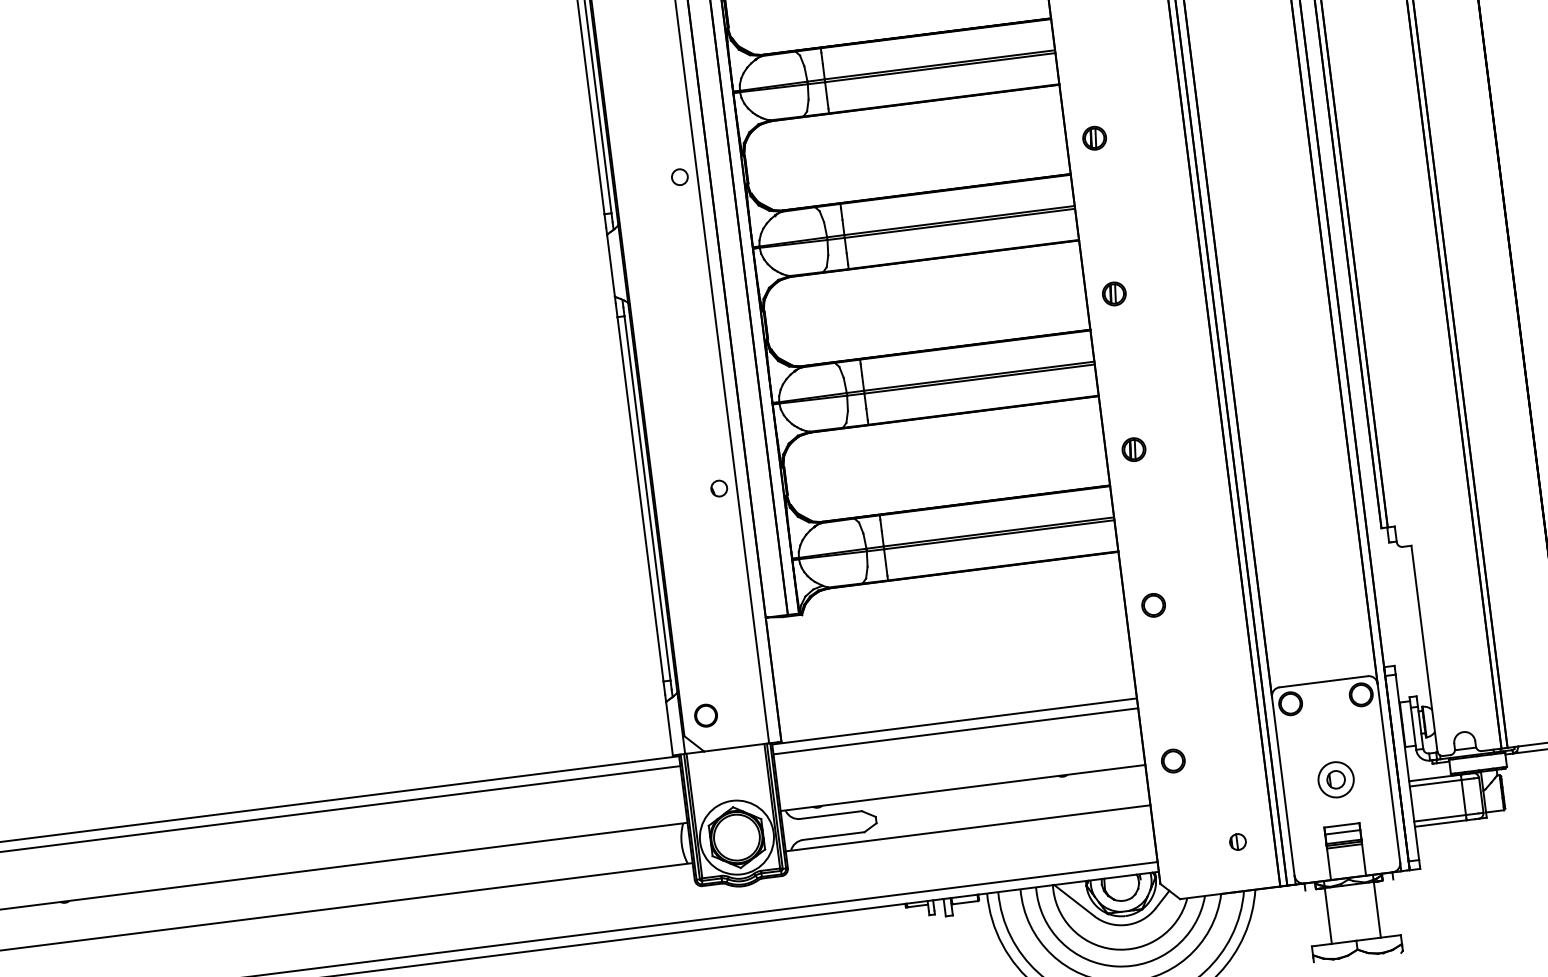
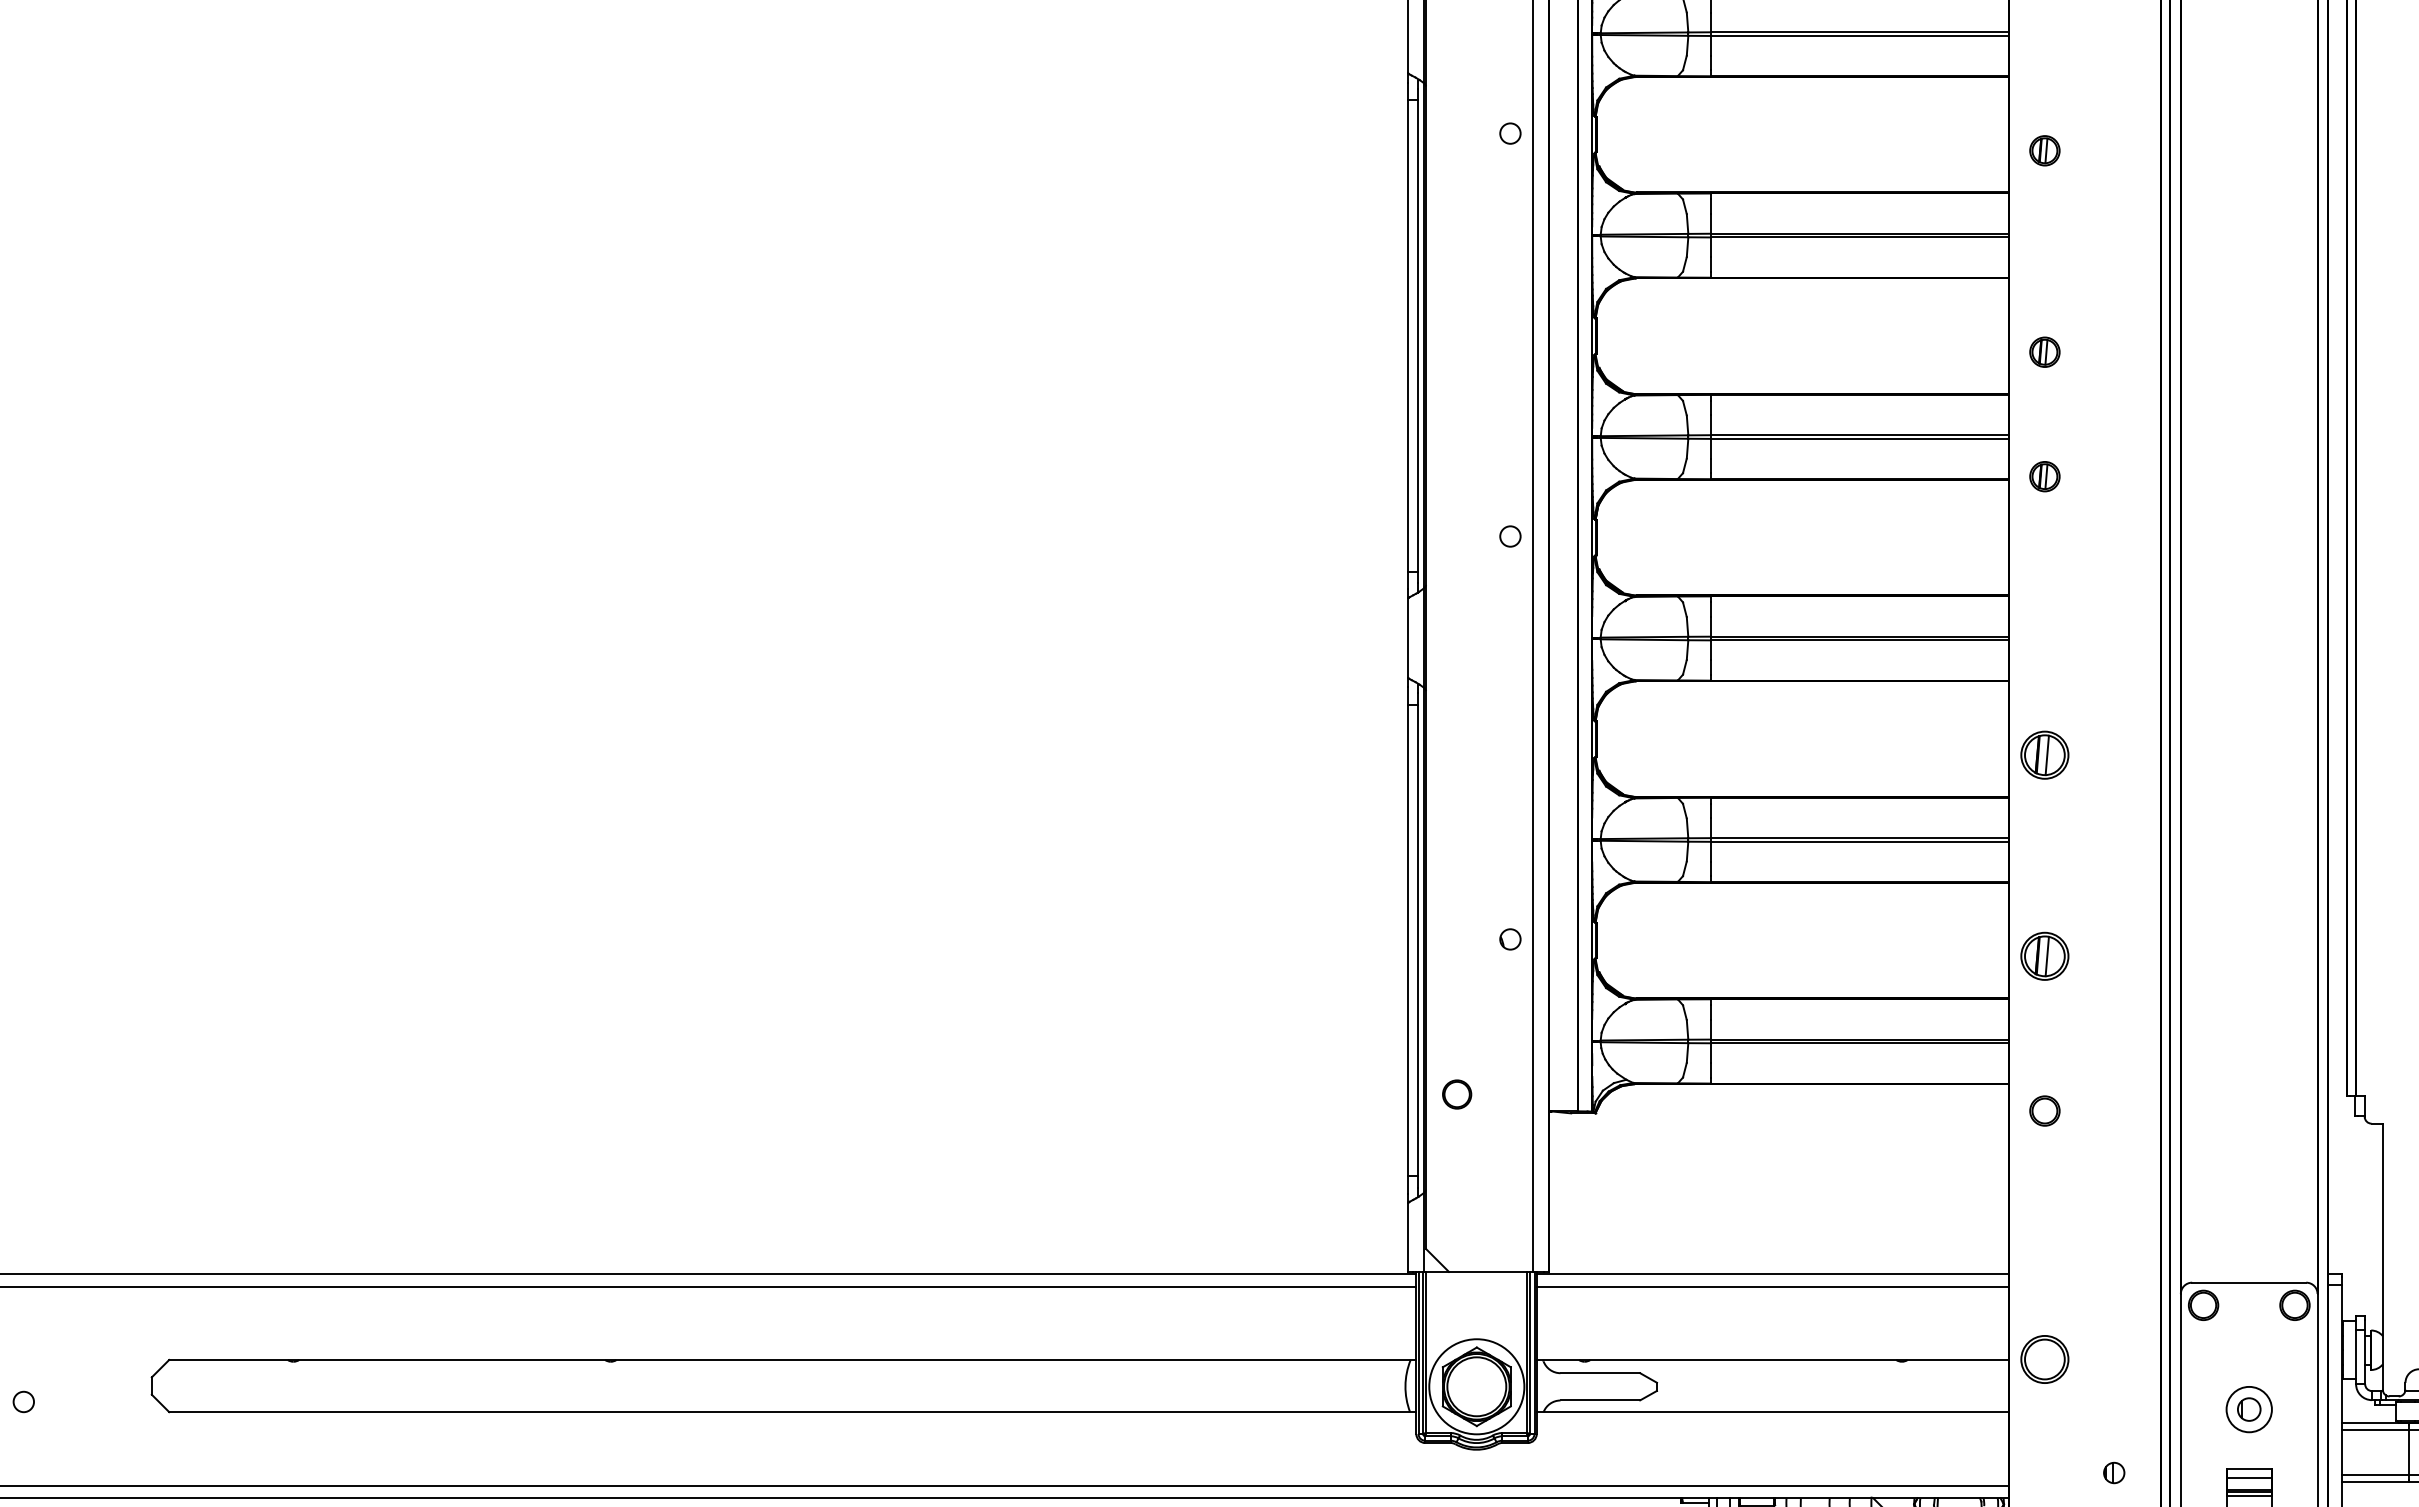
part: (1094, 138) -> (2044, 476), moved
part: (1113, 293) -> (2044, 754), size x1.6
part: (1133, 449) -> (2044, 956), size x1.6
part: (1153, 604) -> (2044, 1110), moved
part: (706, 715) -> (1457, 1094), moved
part: (1173, 761) -> (2044, 1359), size x1.6

